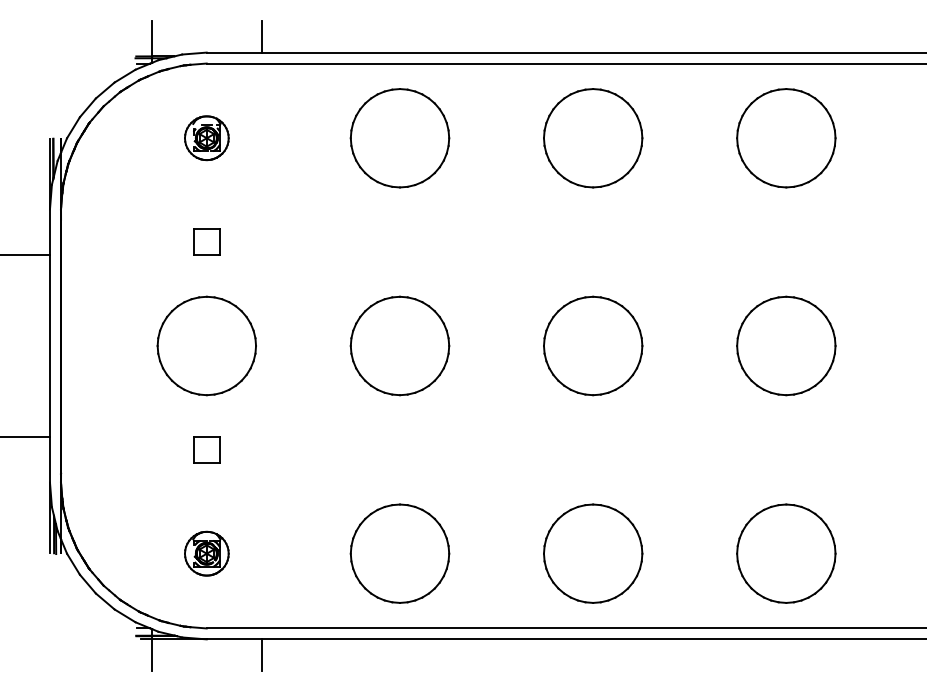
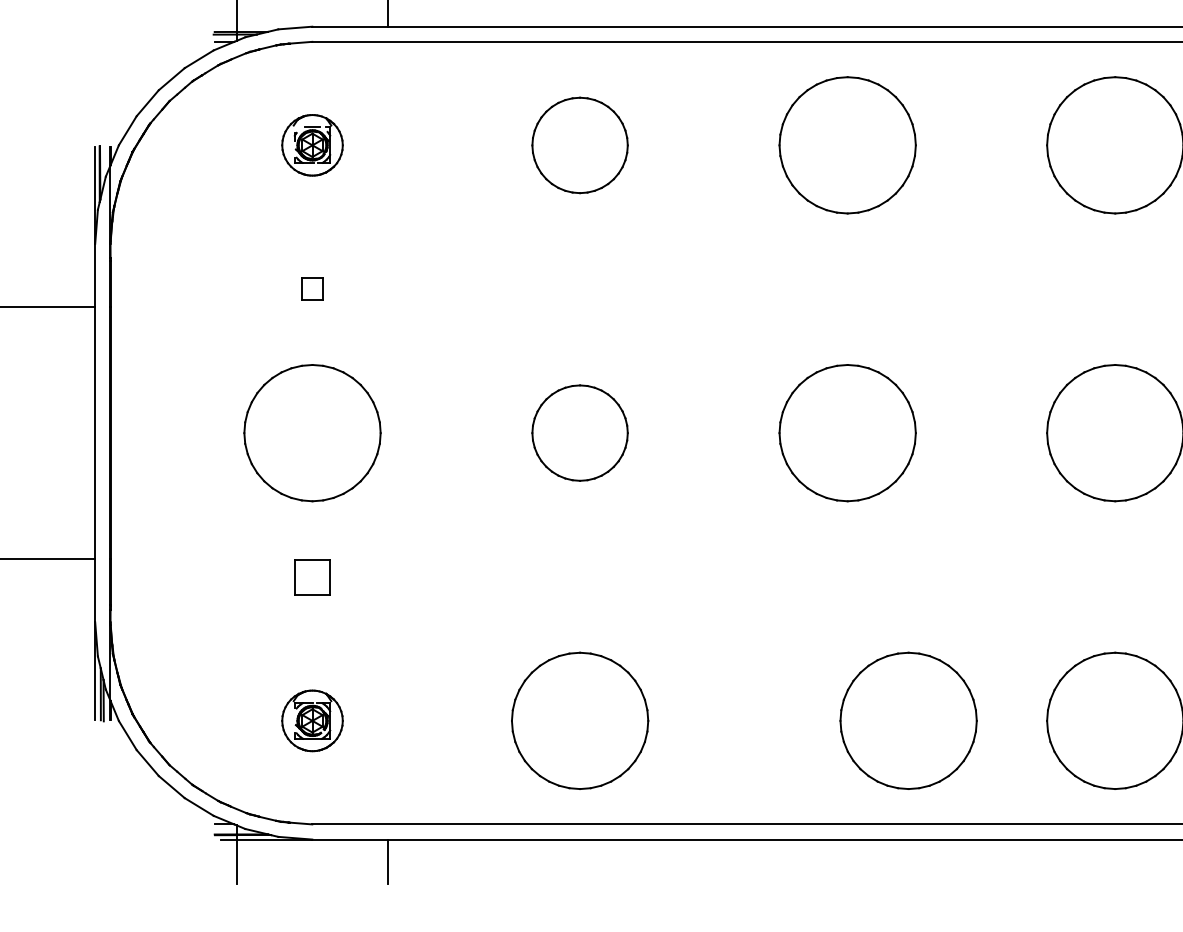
part: (399, 138) -> (579, 145), size x0.7
part: (206, 241) -> (312, 288), size x0.6
part: (399, 345) -> (579, 432), size x0.7
part: (593, 553) -> (909, 720), moved

